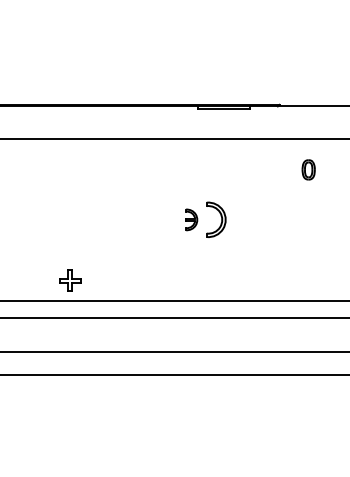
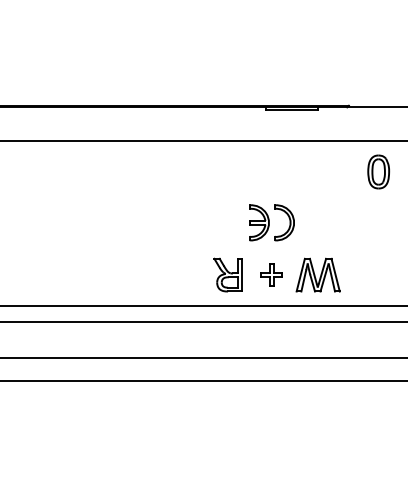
part: (308, 169) -> (378, 171), size x1.67
part: (191, 219) -> (259, 222), size x1.67
part: (160, 270) -> (227, 274), added
part: (248, 270) -> (317, 274), added
part: (69, 280) -> (271, 274), moved

